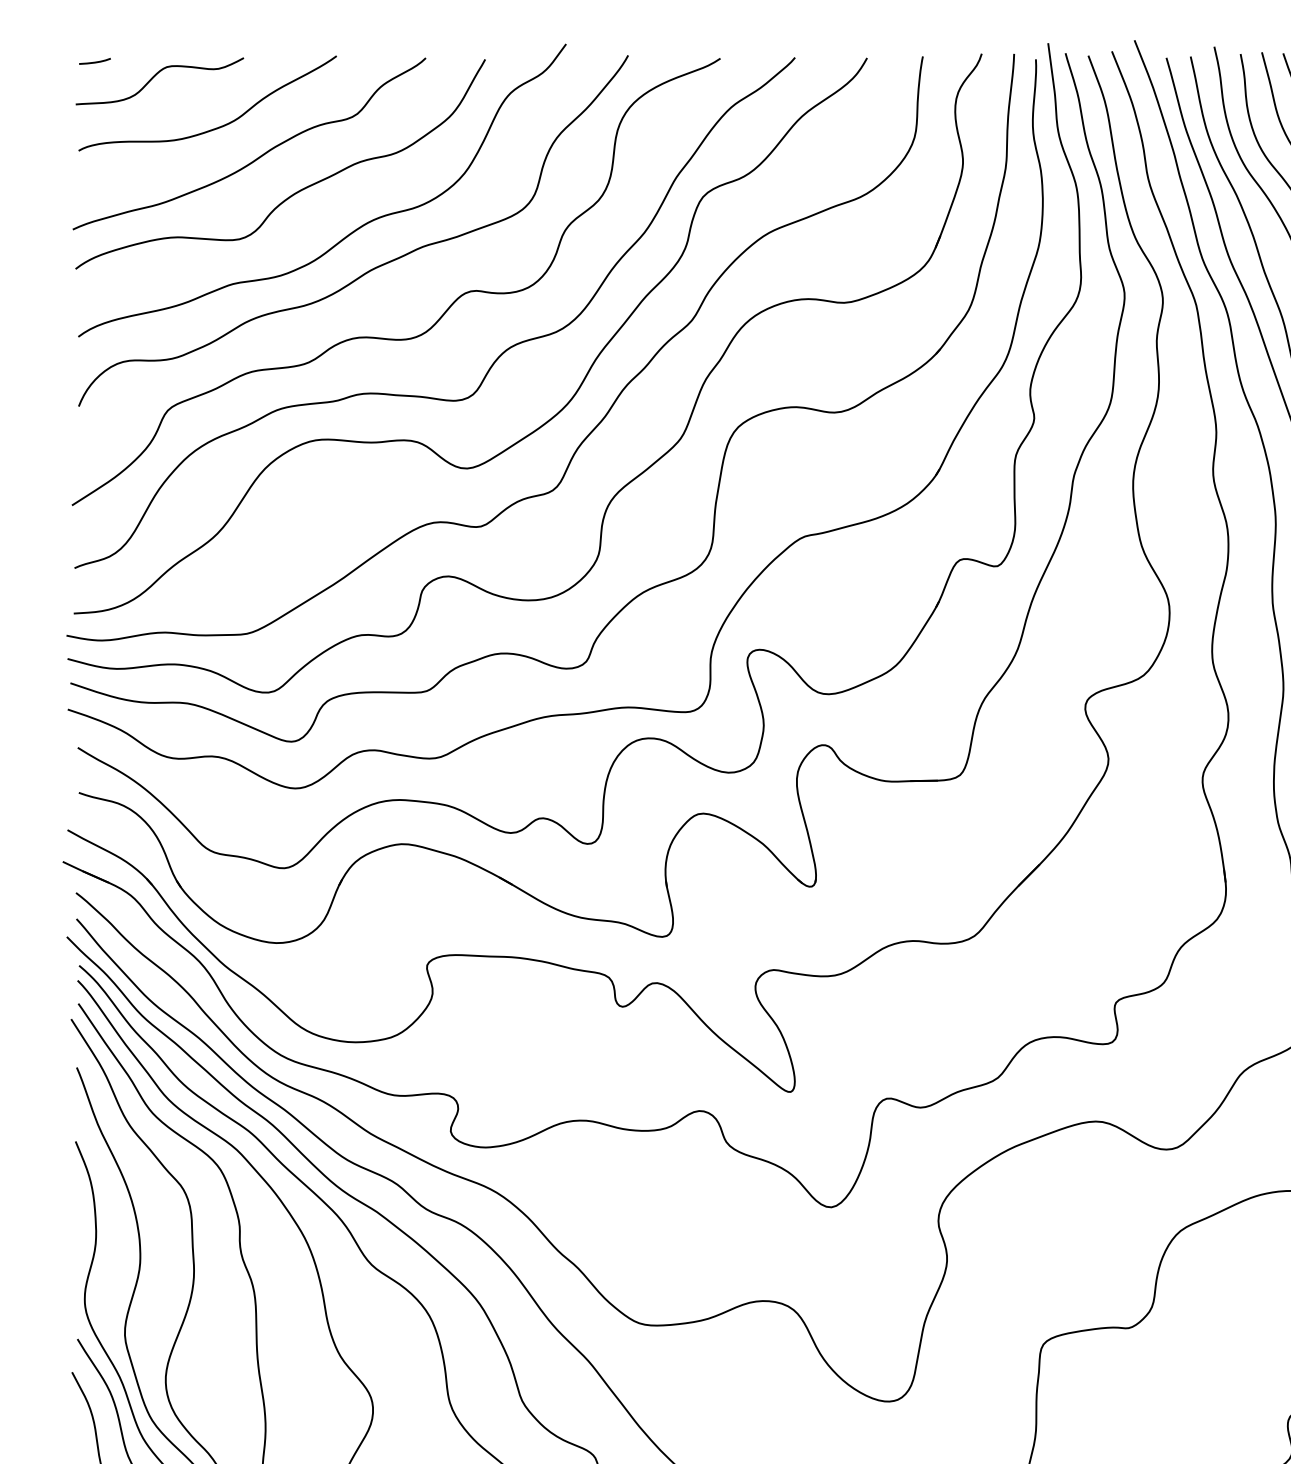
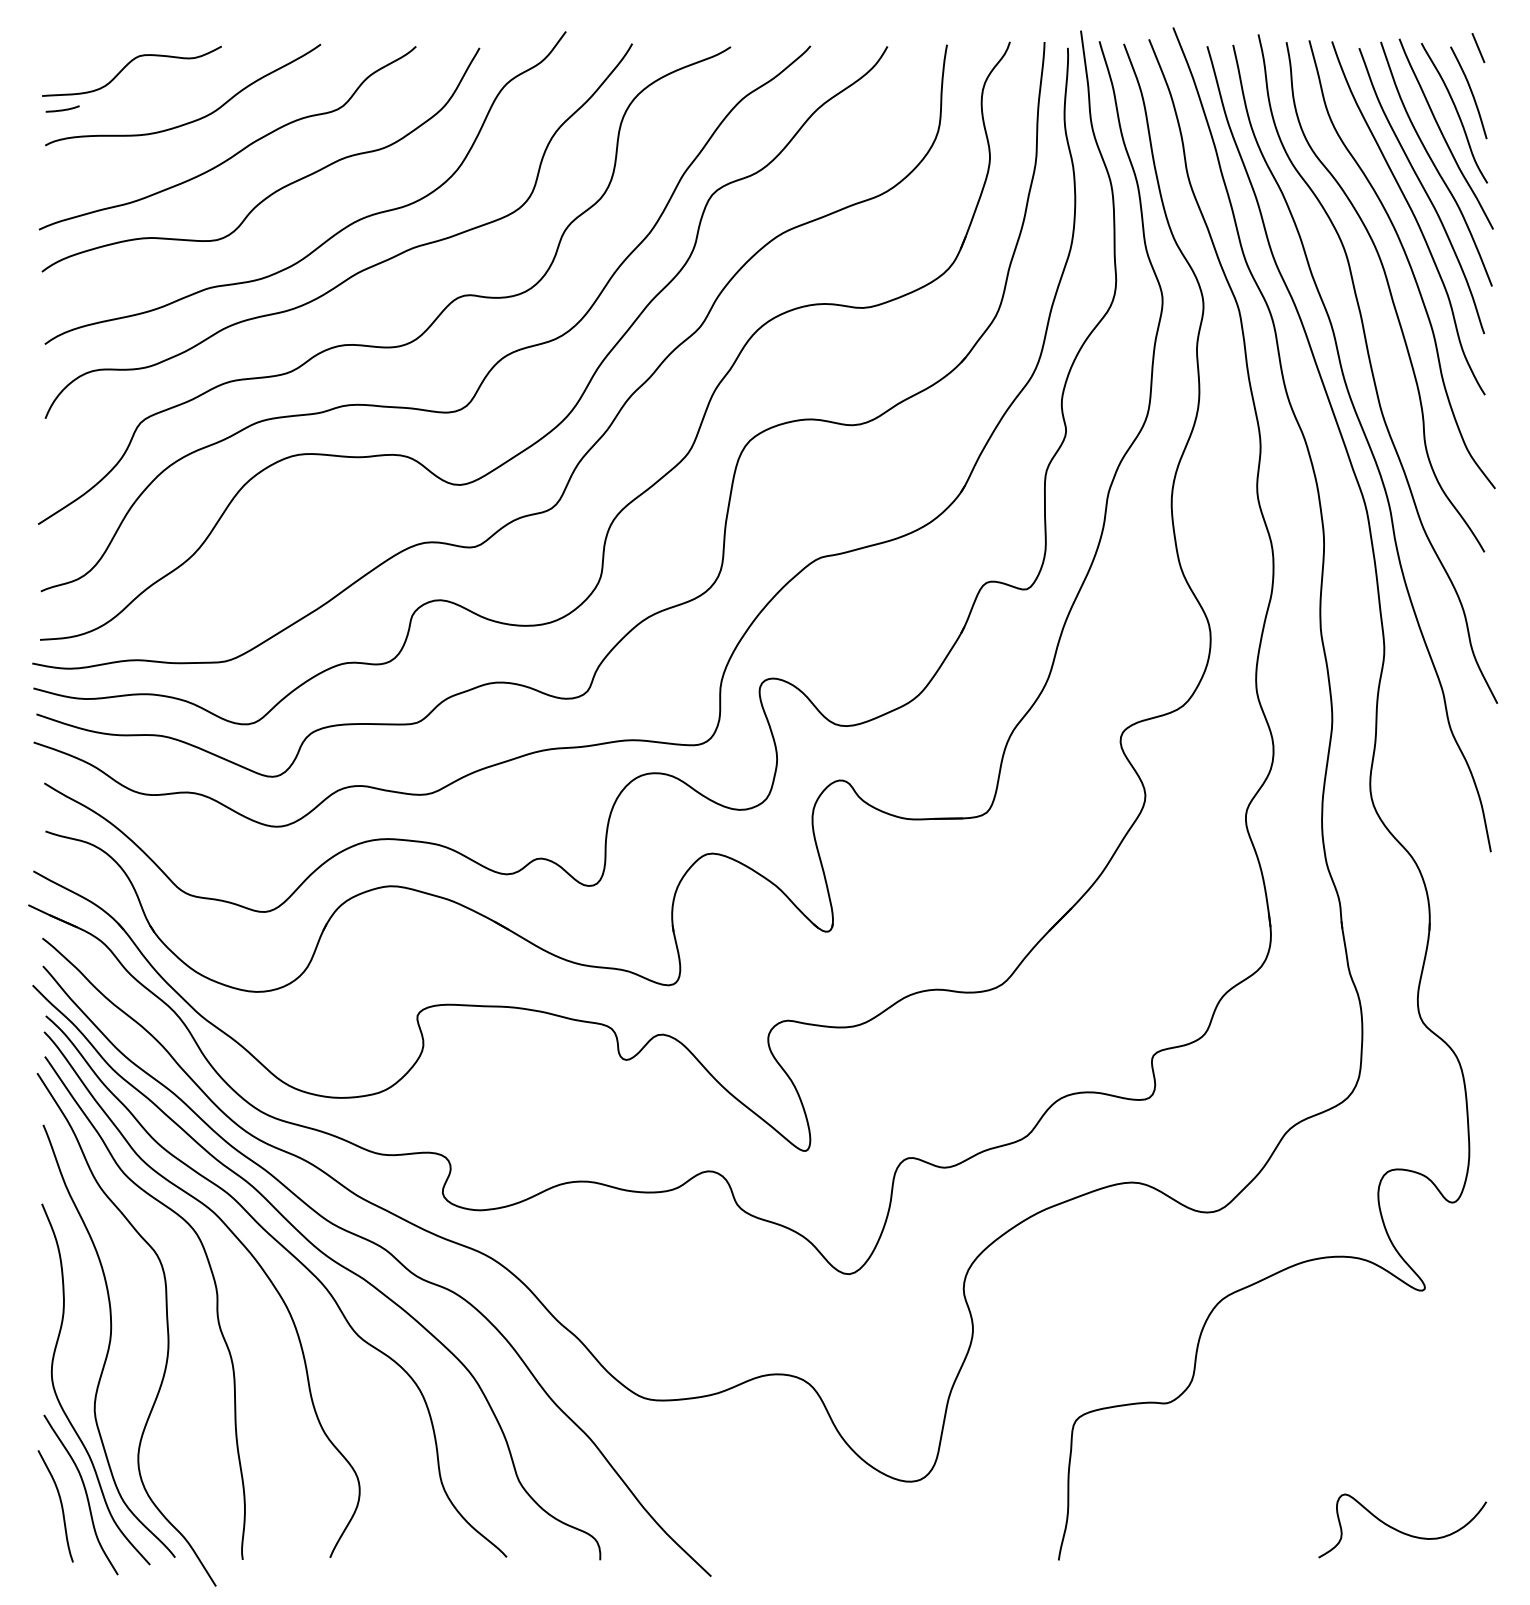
curve: (94, 61) -> (62, 109), moved

